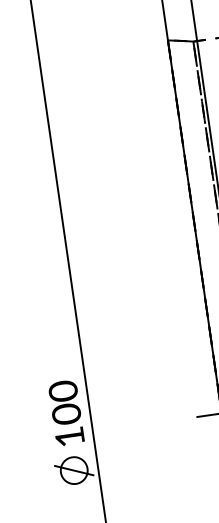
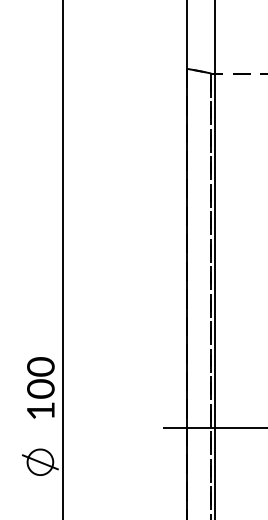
text: (65, 412) -> (40, 387), moved

